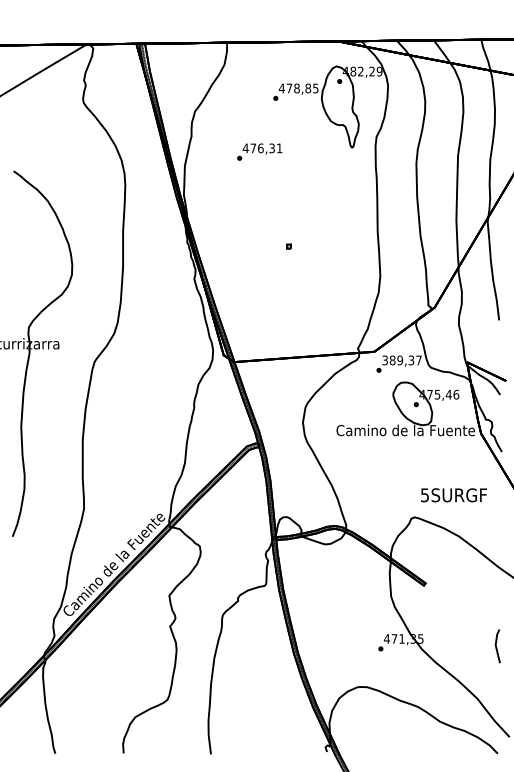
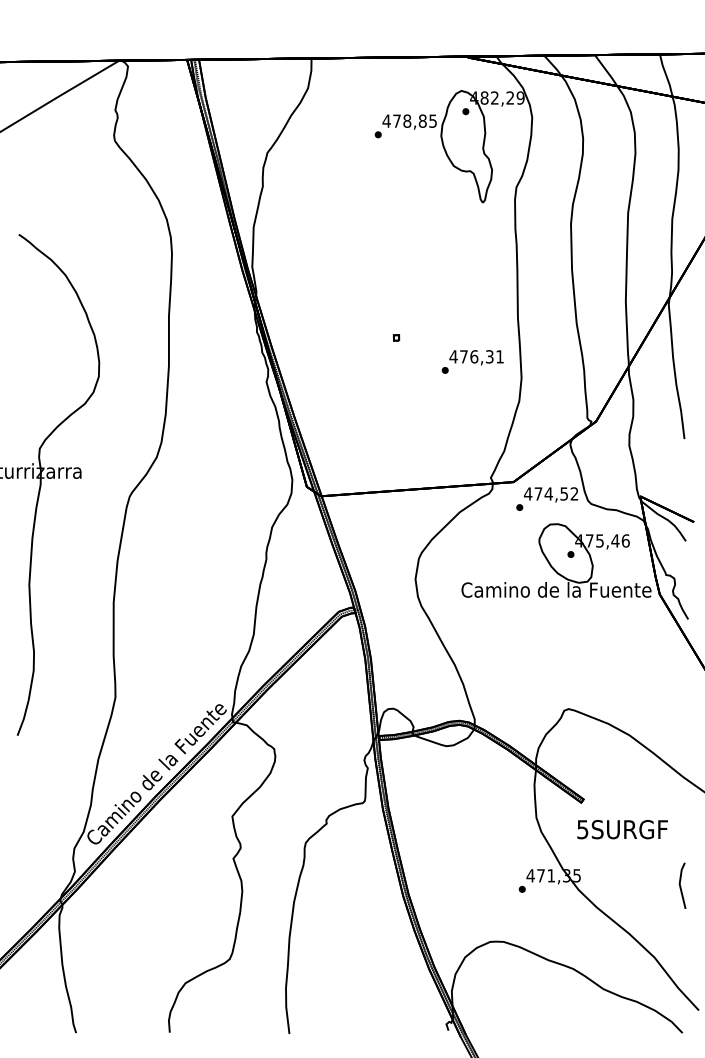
text: (259, 151) -> (472, 361), moved
text: (401, 360) -> (550, 494), 389,37 -> 474,52
text: (454, 495) -> (623, 829), moved

